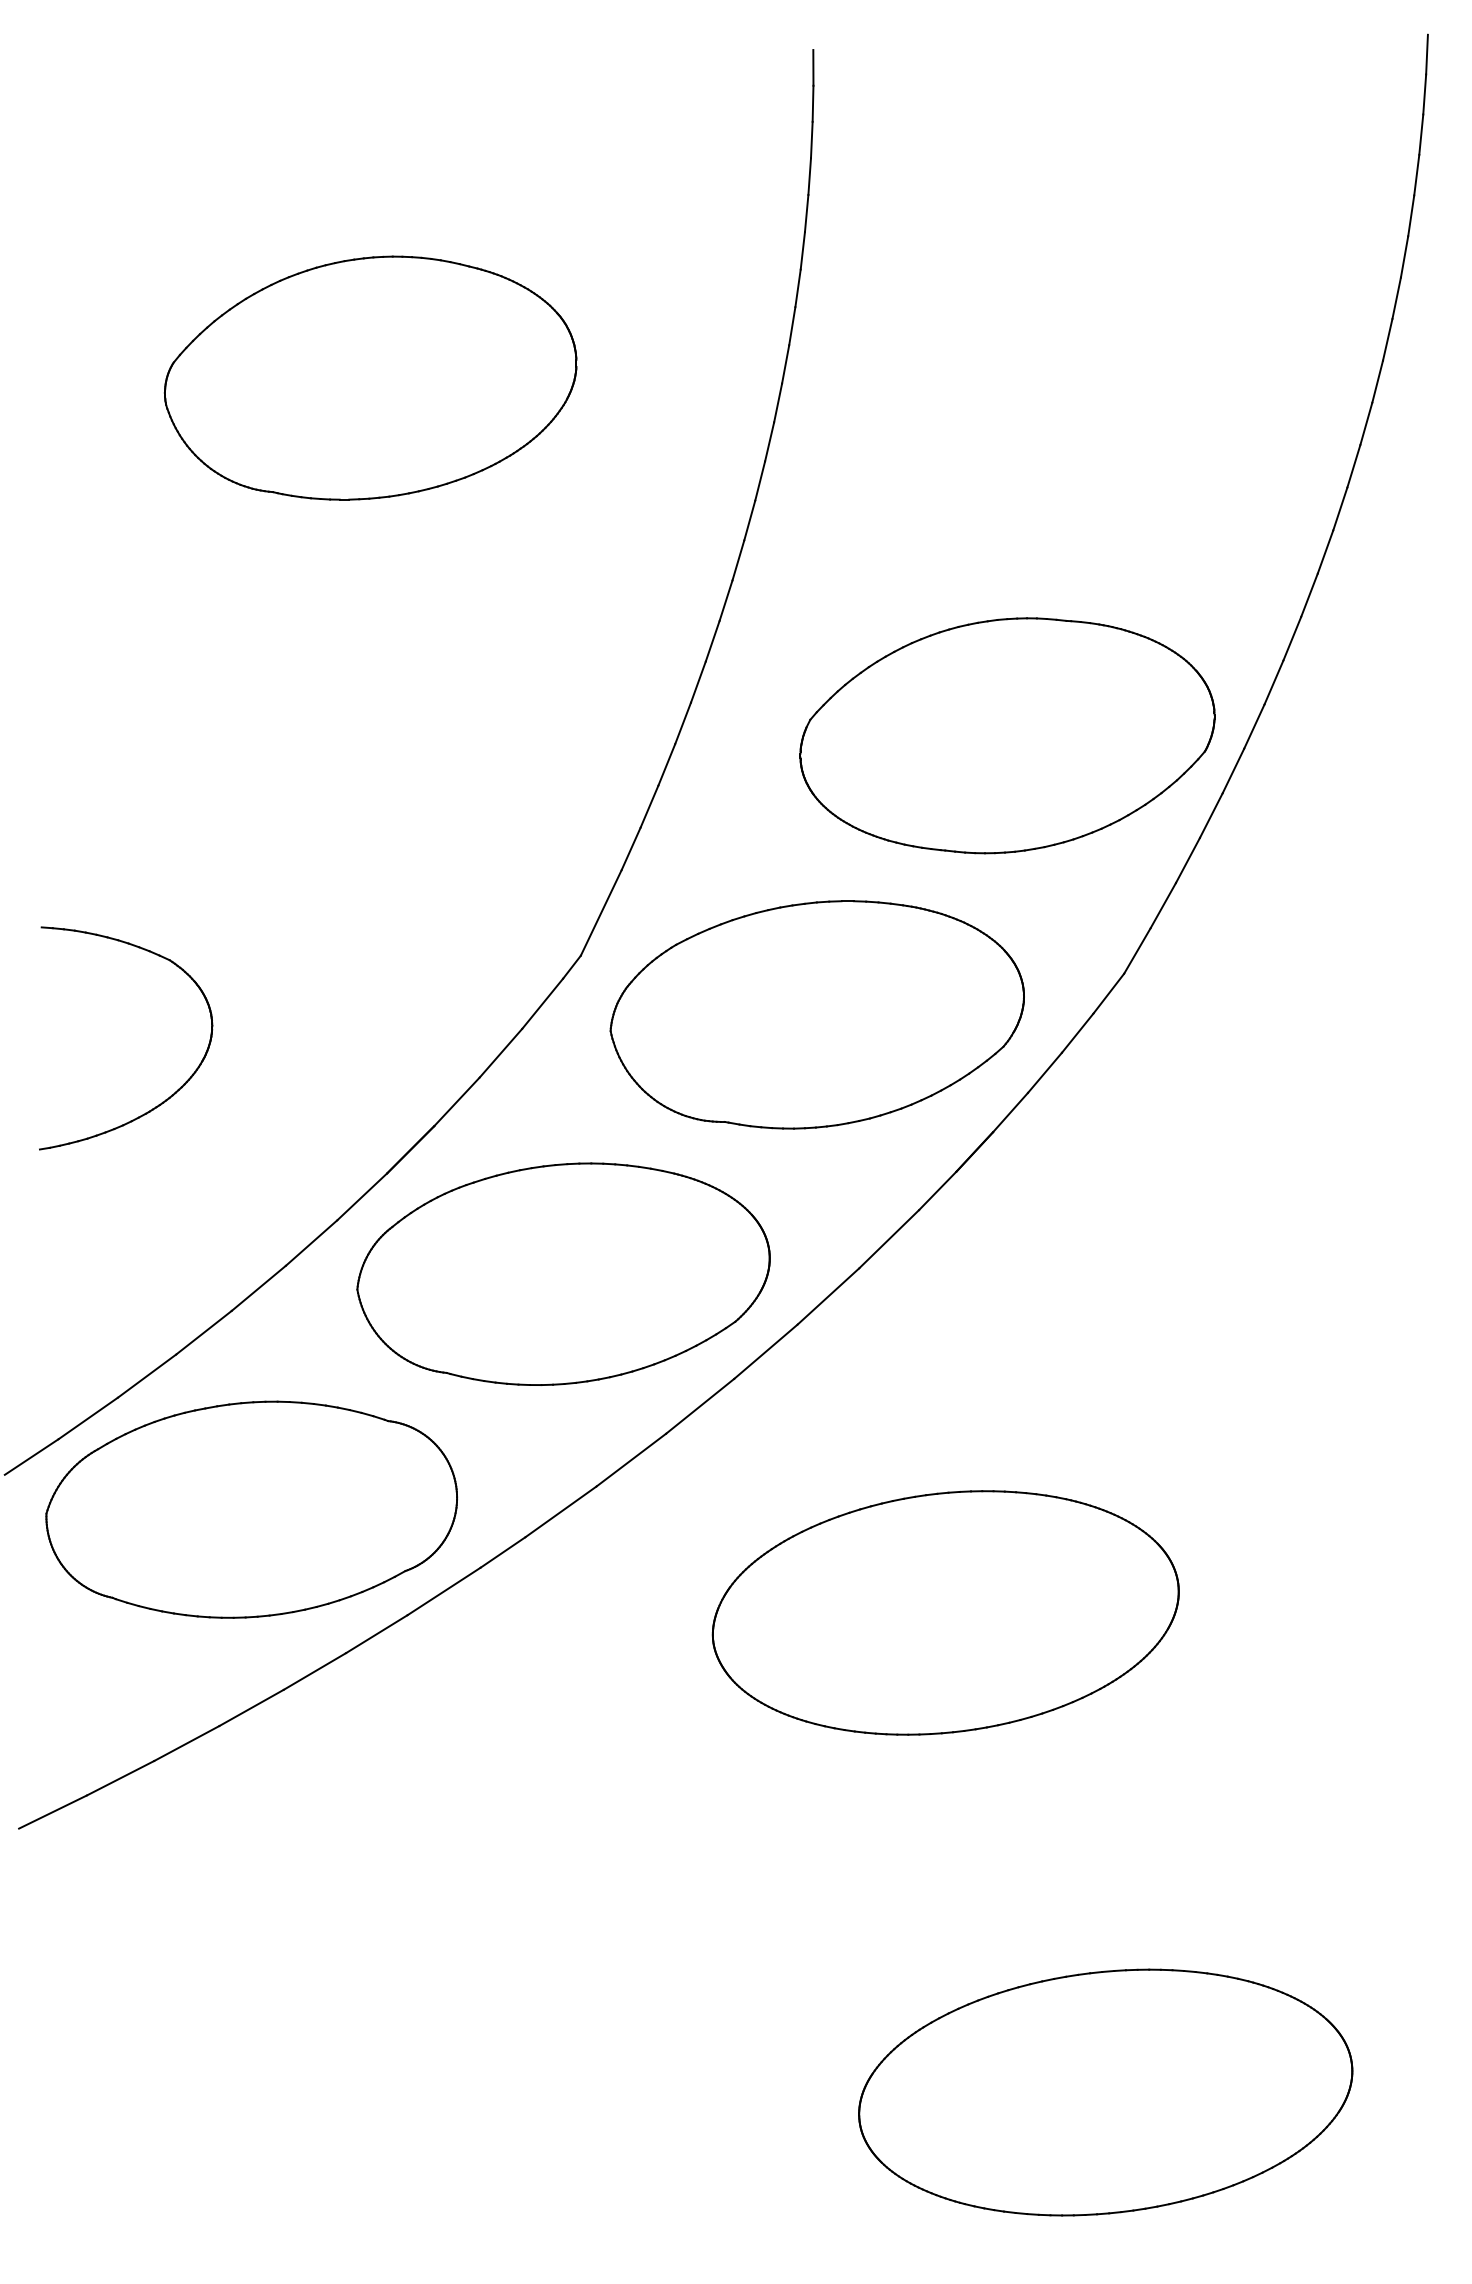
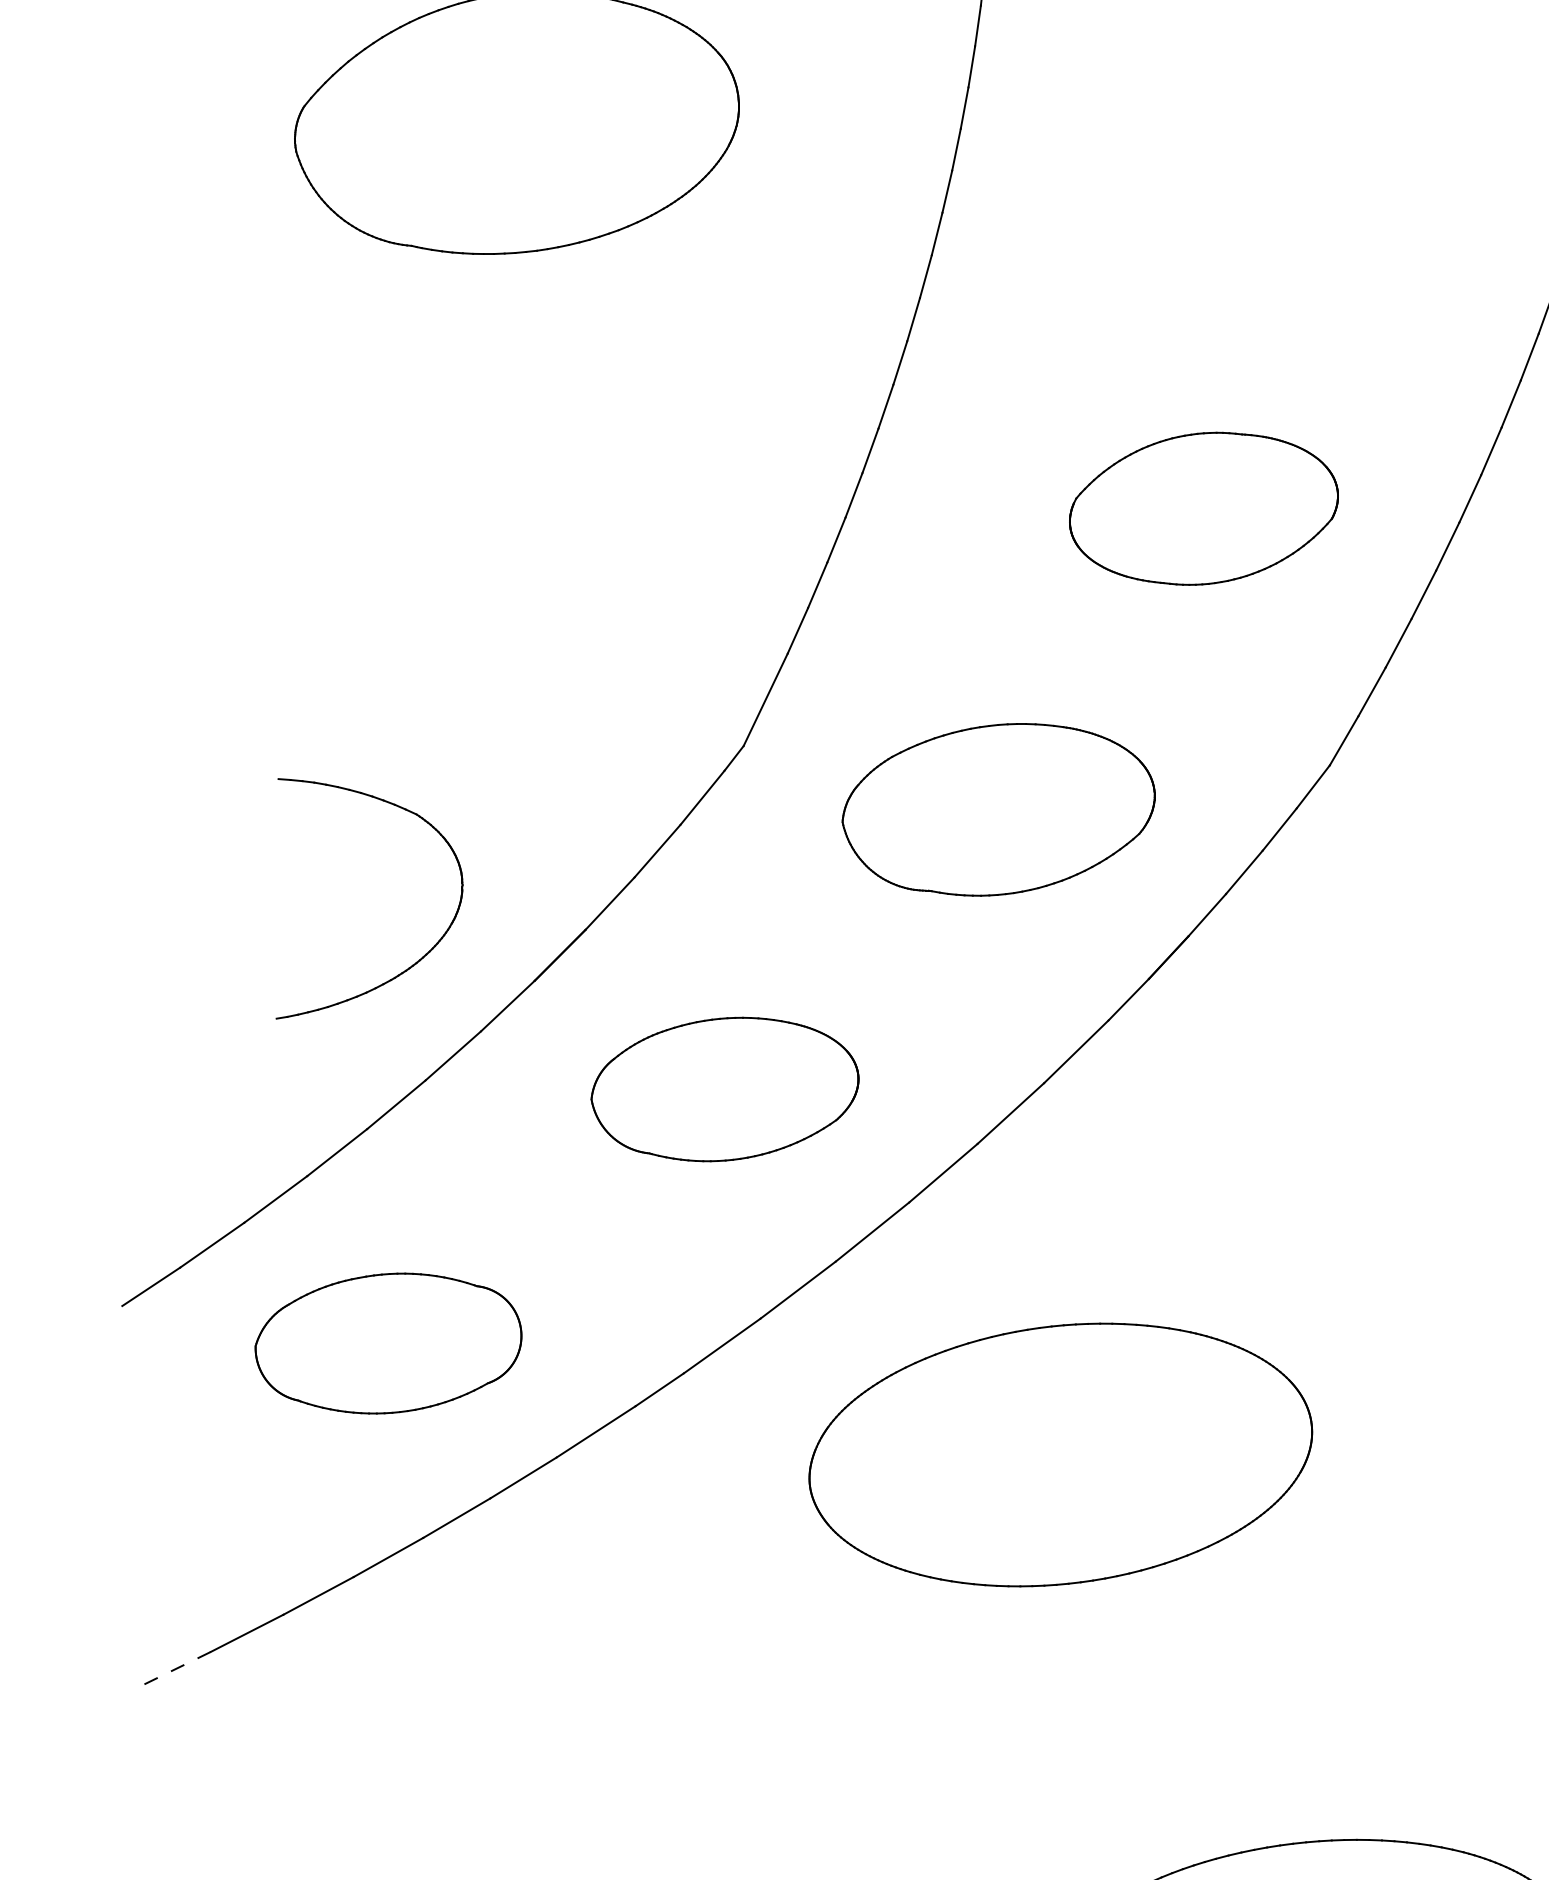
part: (1007, 735) -> (1203, 508), size x0.6
part: (816, 1014) -> (997, 809), size x0.7
part: (170, 1095) -> (417, 960), moved
part: (563, 1273) -> (724, 1088), size x0.6
part: (251, 1509) -> (388, 1343), size x0.6
part: (945, 1612) -> (1060, 1454), moved
line: (53, 1812) -> (174, 1670), solid -> dashed

